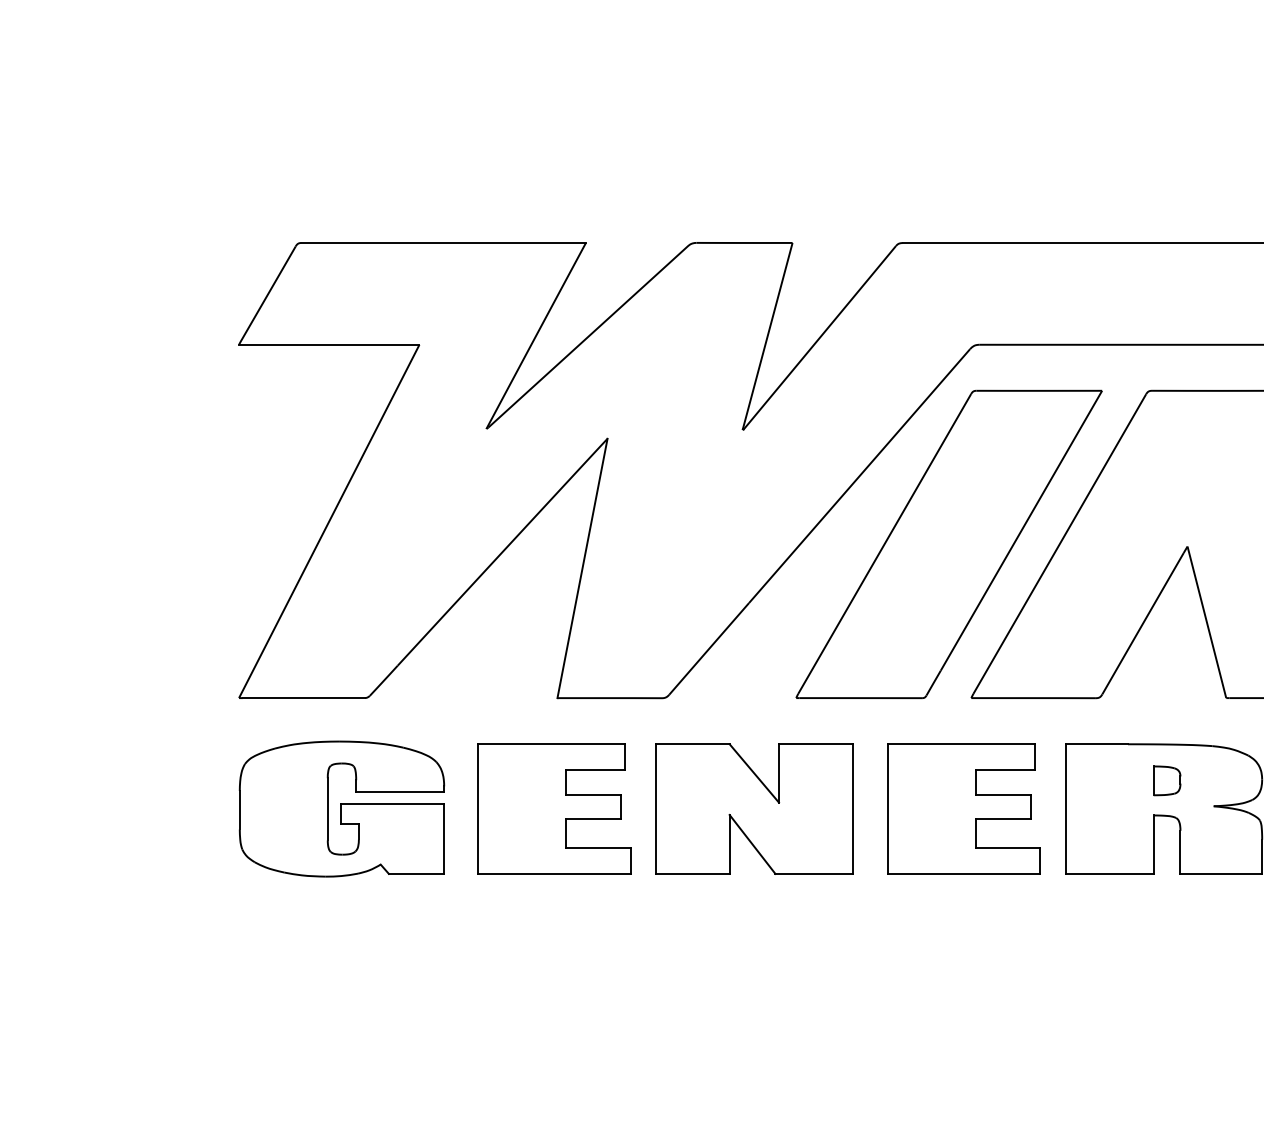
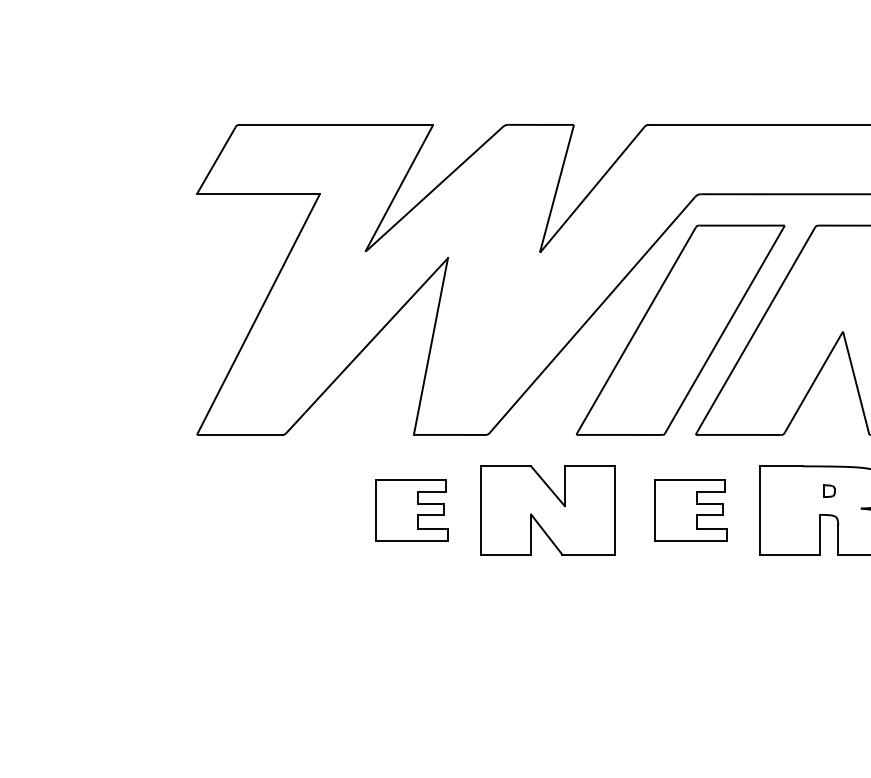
part: (1167, 779) -> (829, 490), size x0.6
part: (341, 809) -> (266, 510), removed
part: (553, 809) -> (411, 510), size x0.7
part: (963, 809) -> (690, 510), size x0.7

